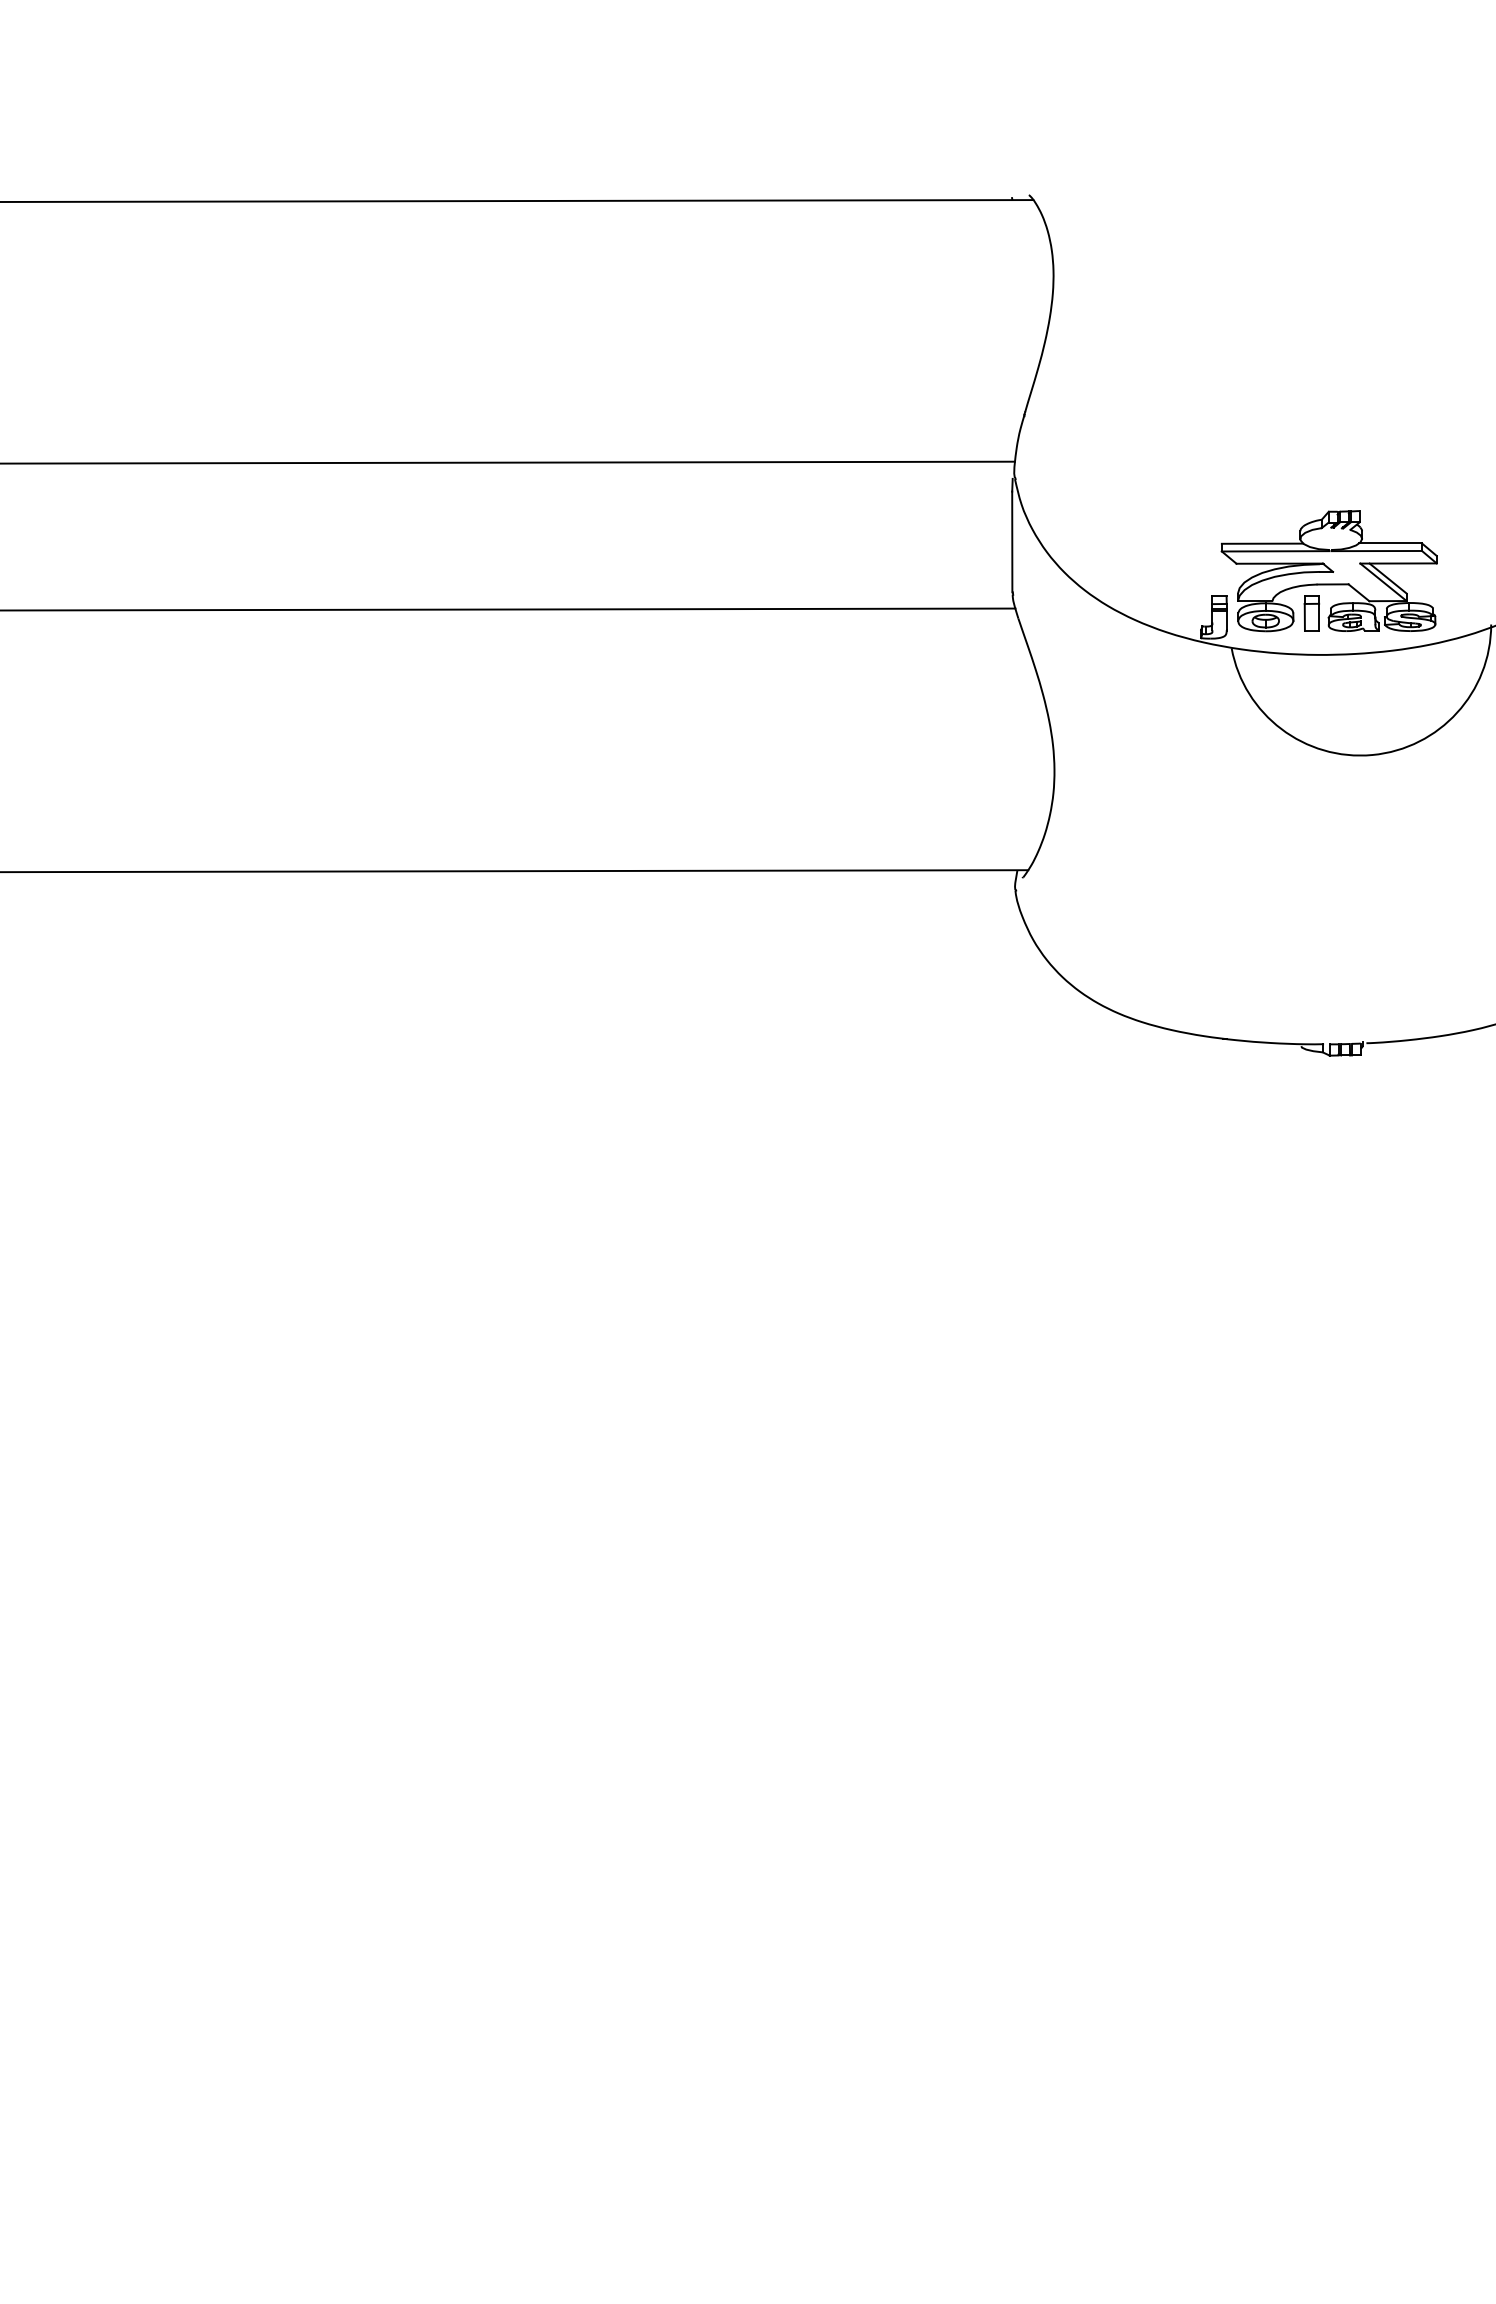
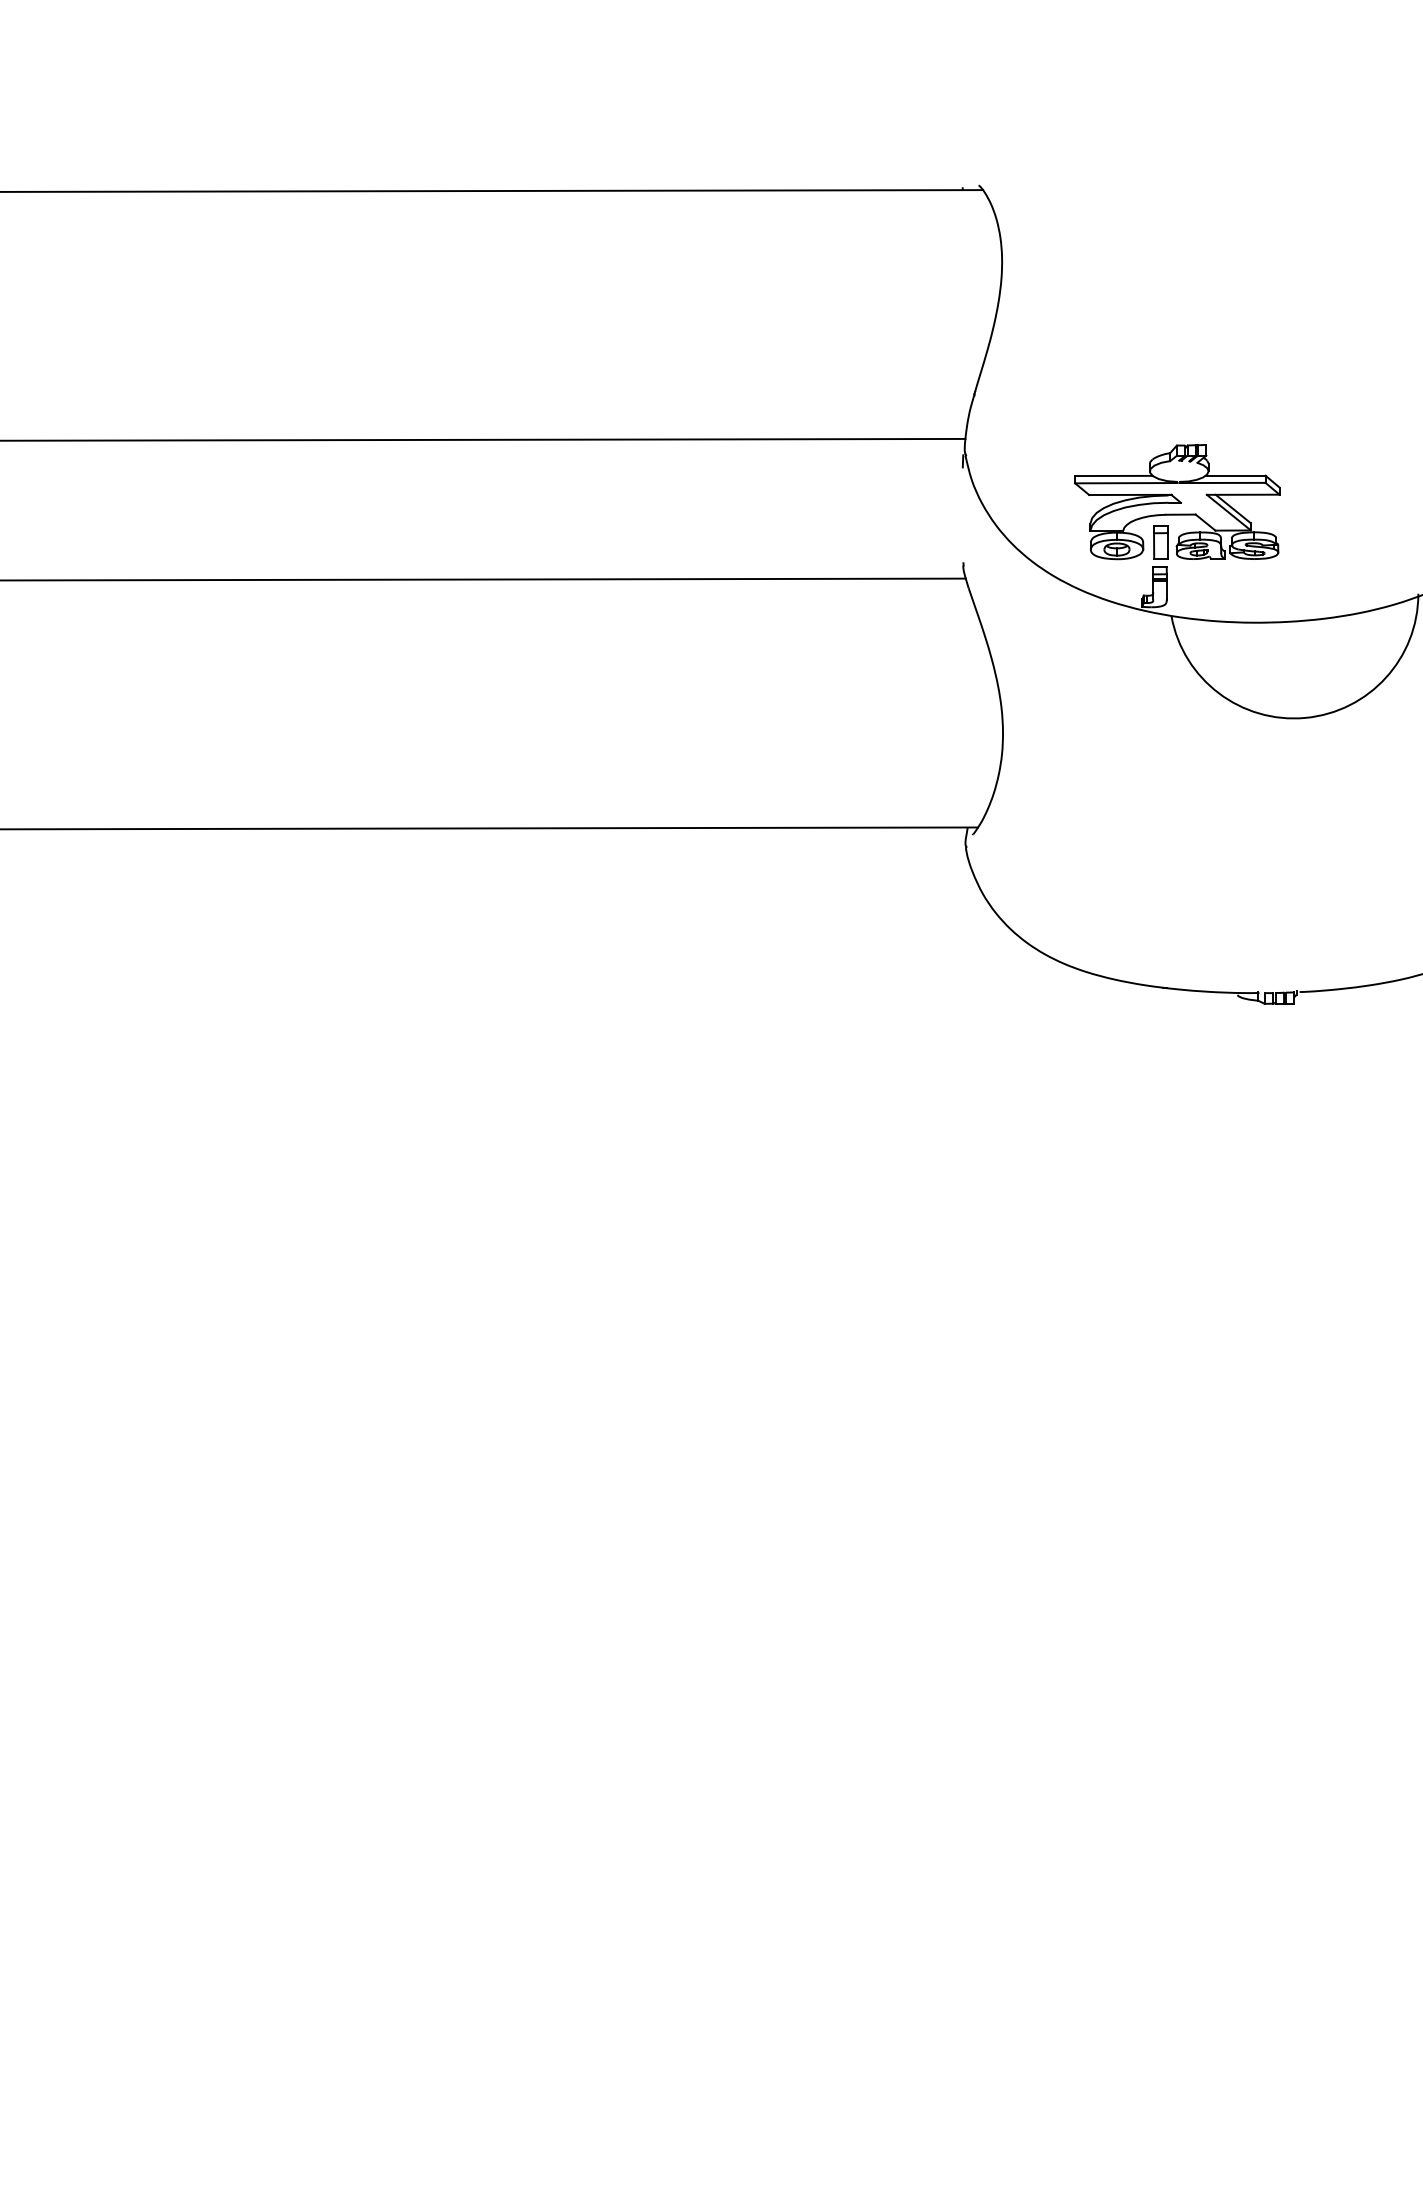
line: (1011, 542) -> (962, 515), removed
part: (1329, 571) -> (1177, 502), moved

